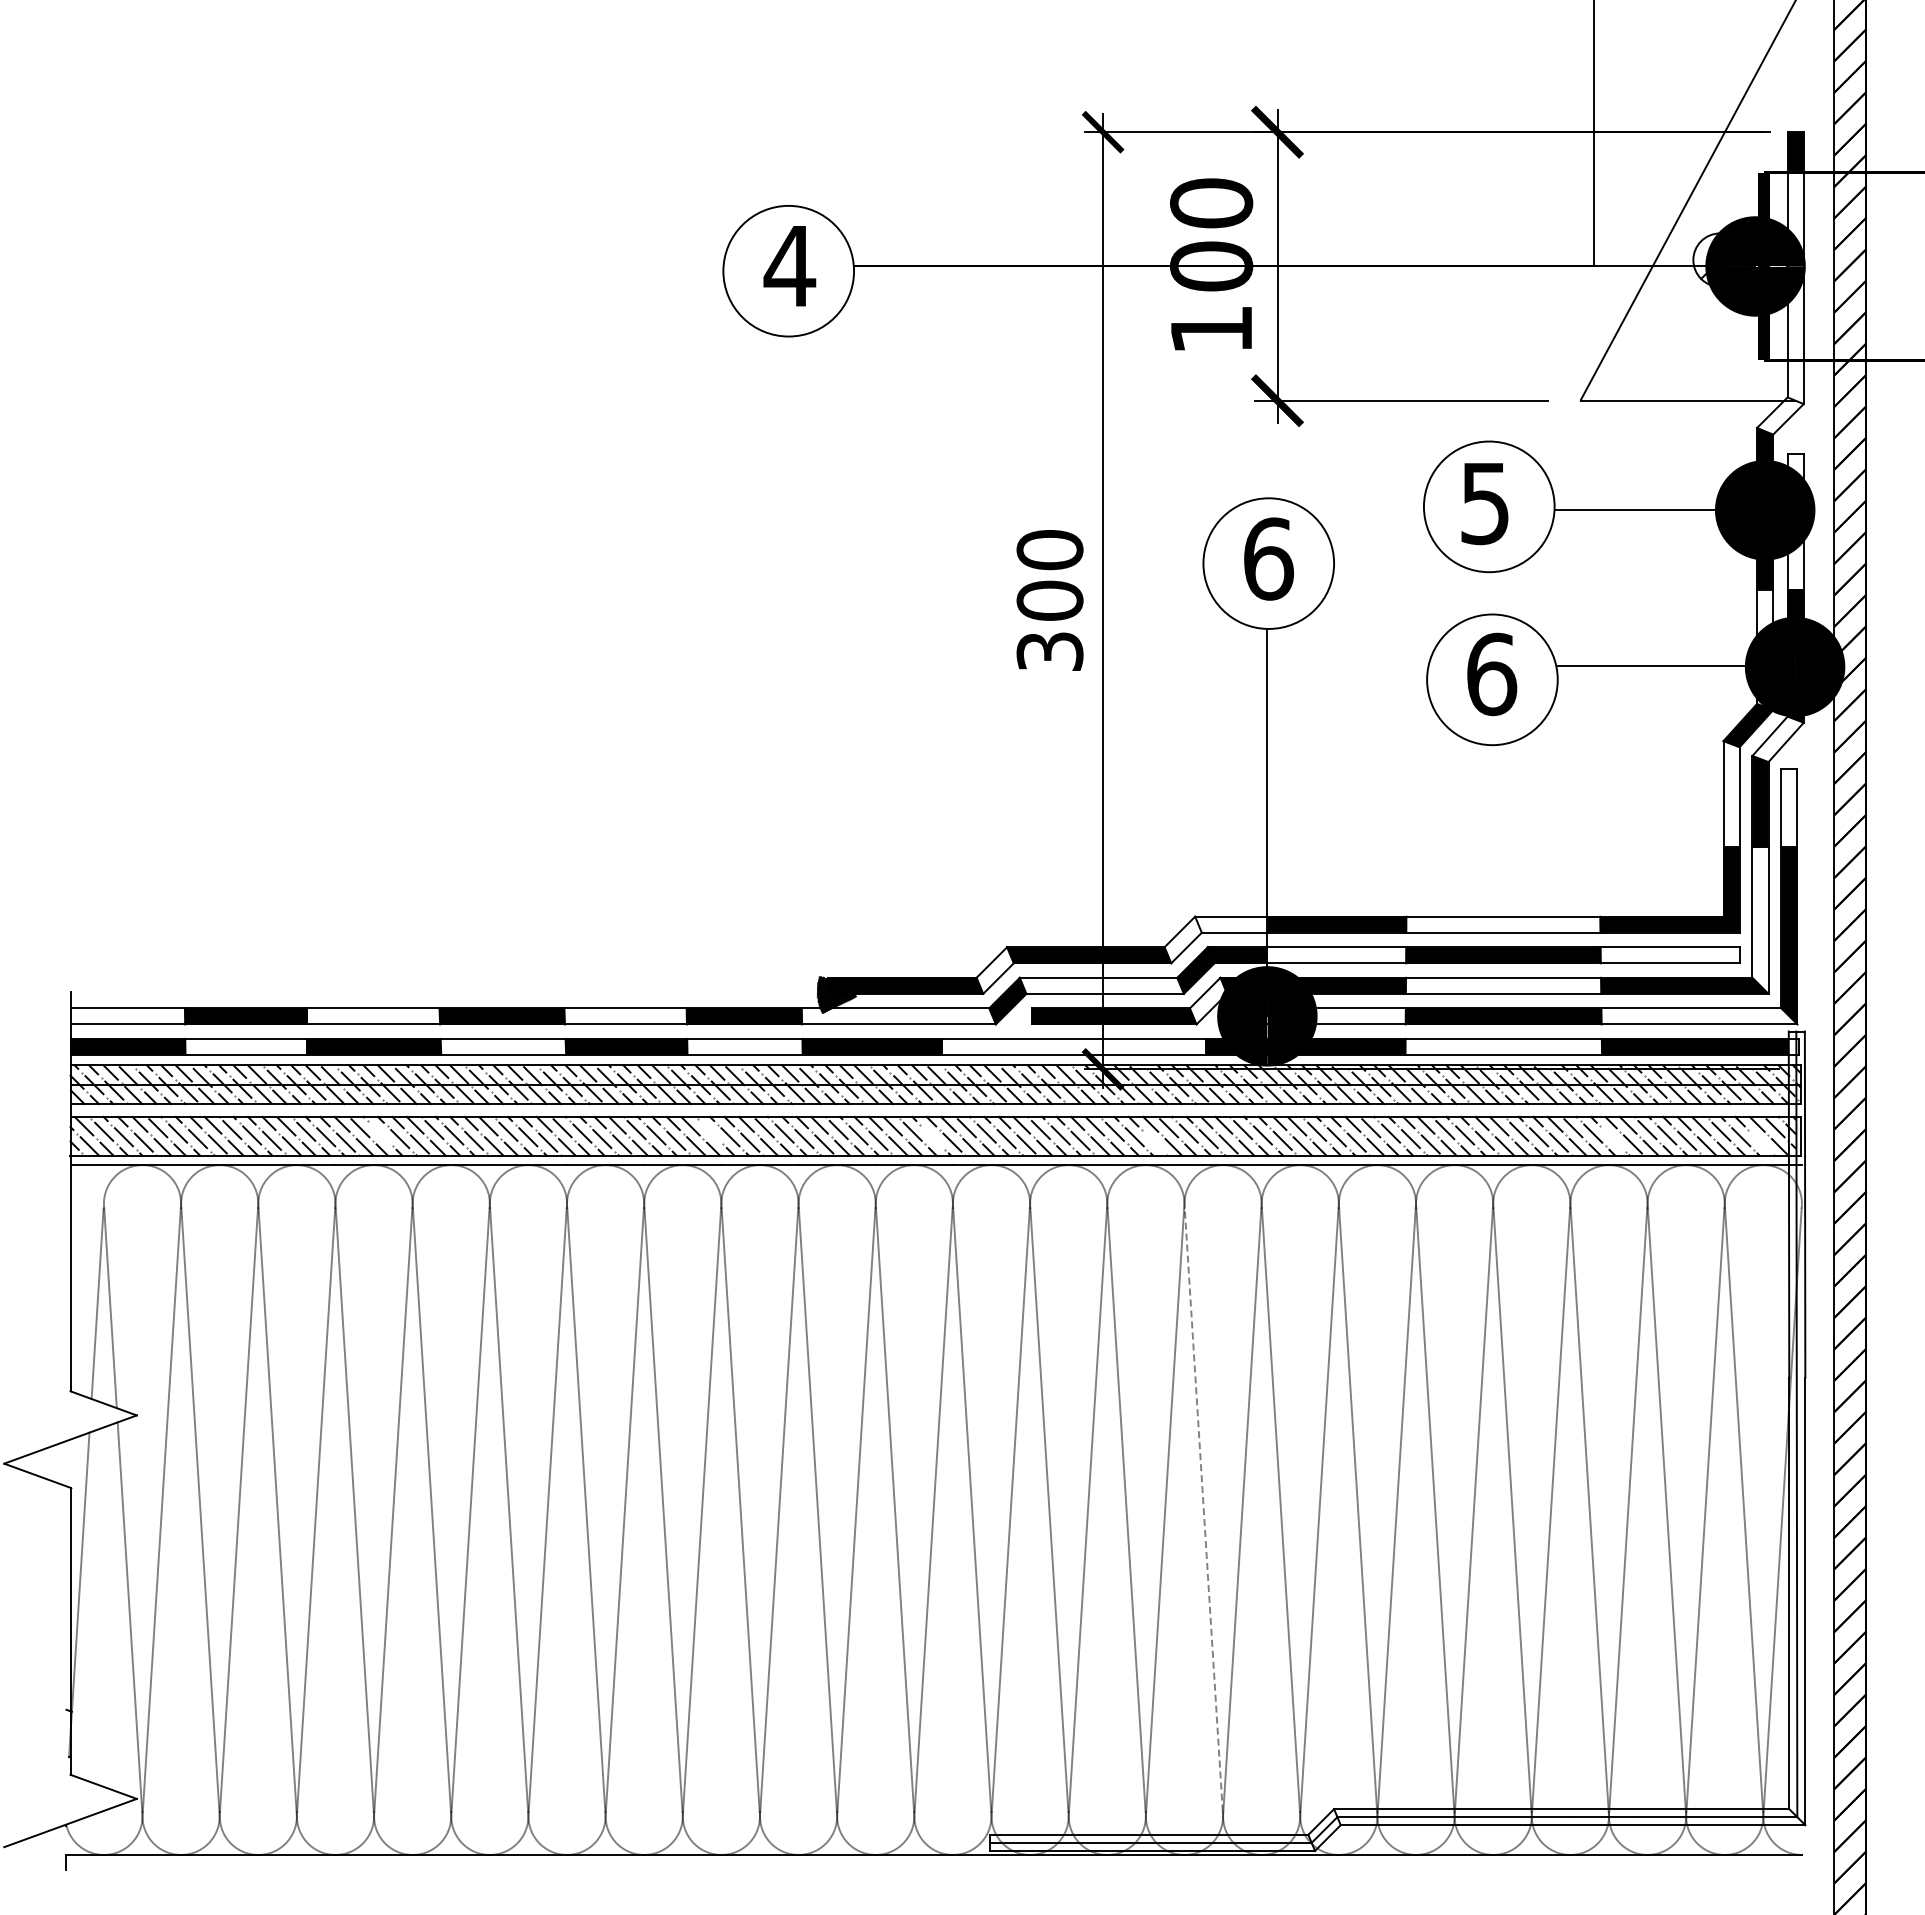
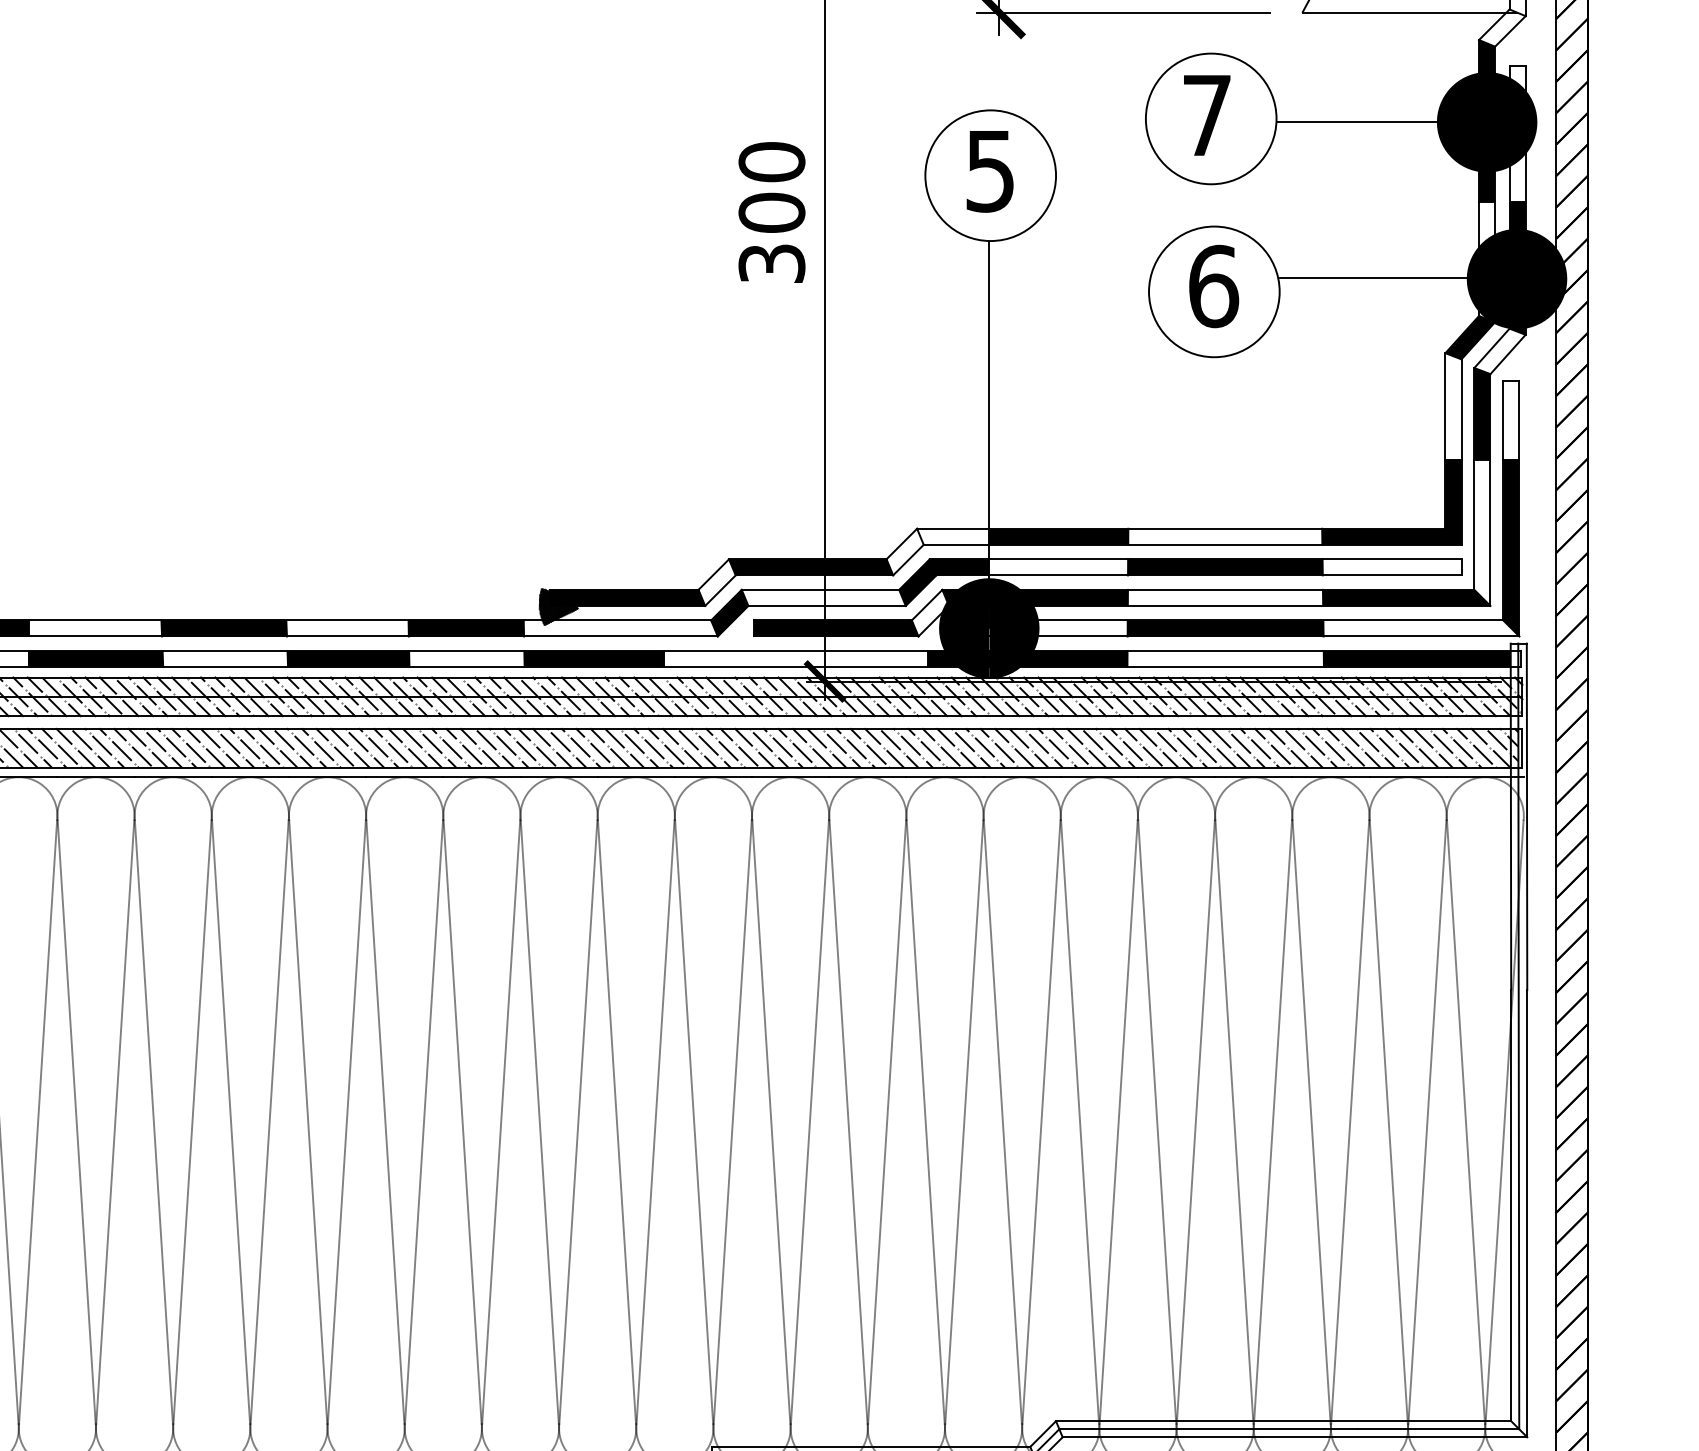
text: (1484, 504) -> (1206, 116), 5 -> 7
text: (1269, 558) -> (991, 170), 6 -> 5
line: (710, 1131) -> (432, 743), added
line: (380, 1133) -> (102, 745), added
line: (932, 1137) -> (654, 749), added
line: (1613, 1139) -> (1335, 751), added
line: (1154, 1142) -> (876, 754), added
line: (1761, 1142) -> (1483, 754), added
line: (1203, 1509) -> (925, 1121), dashed -> solid

